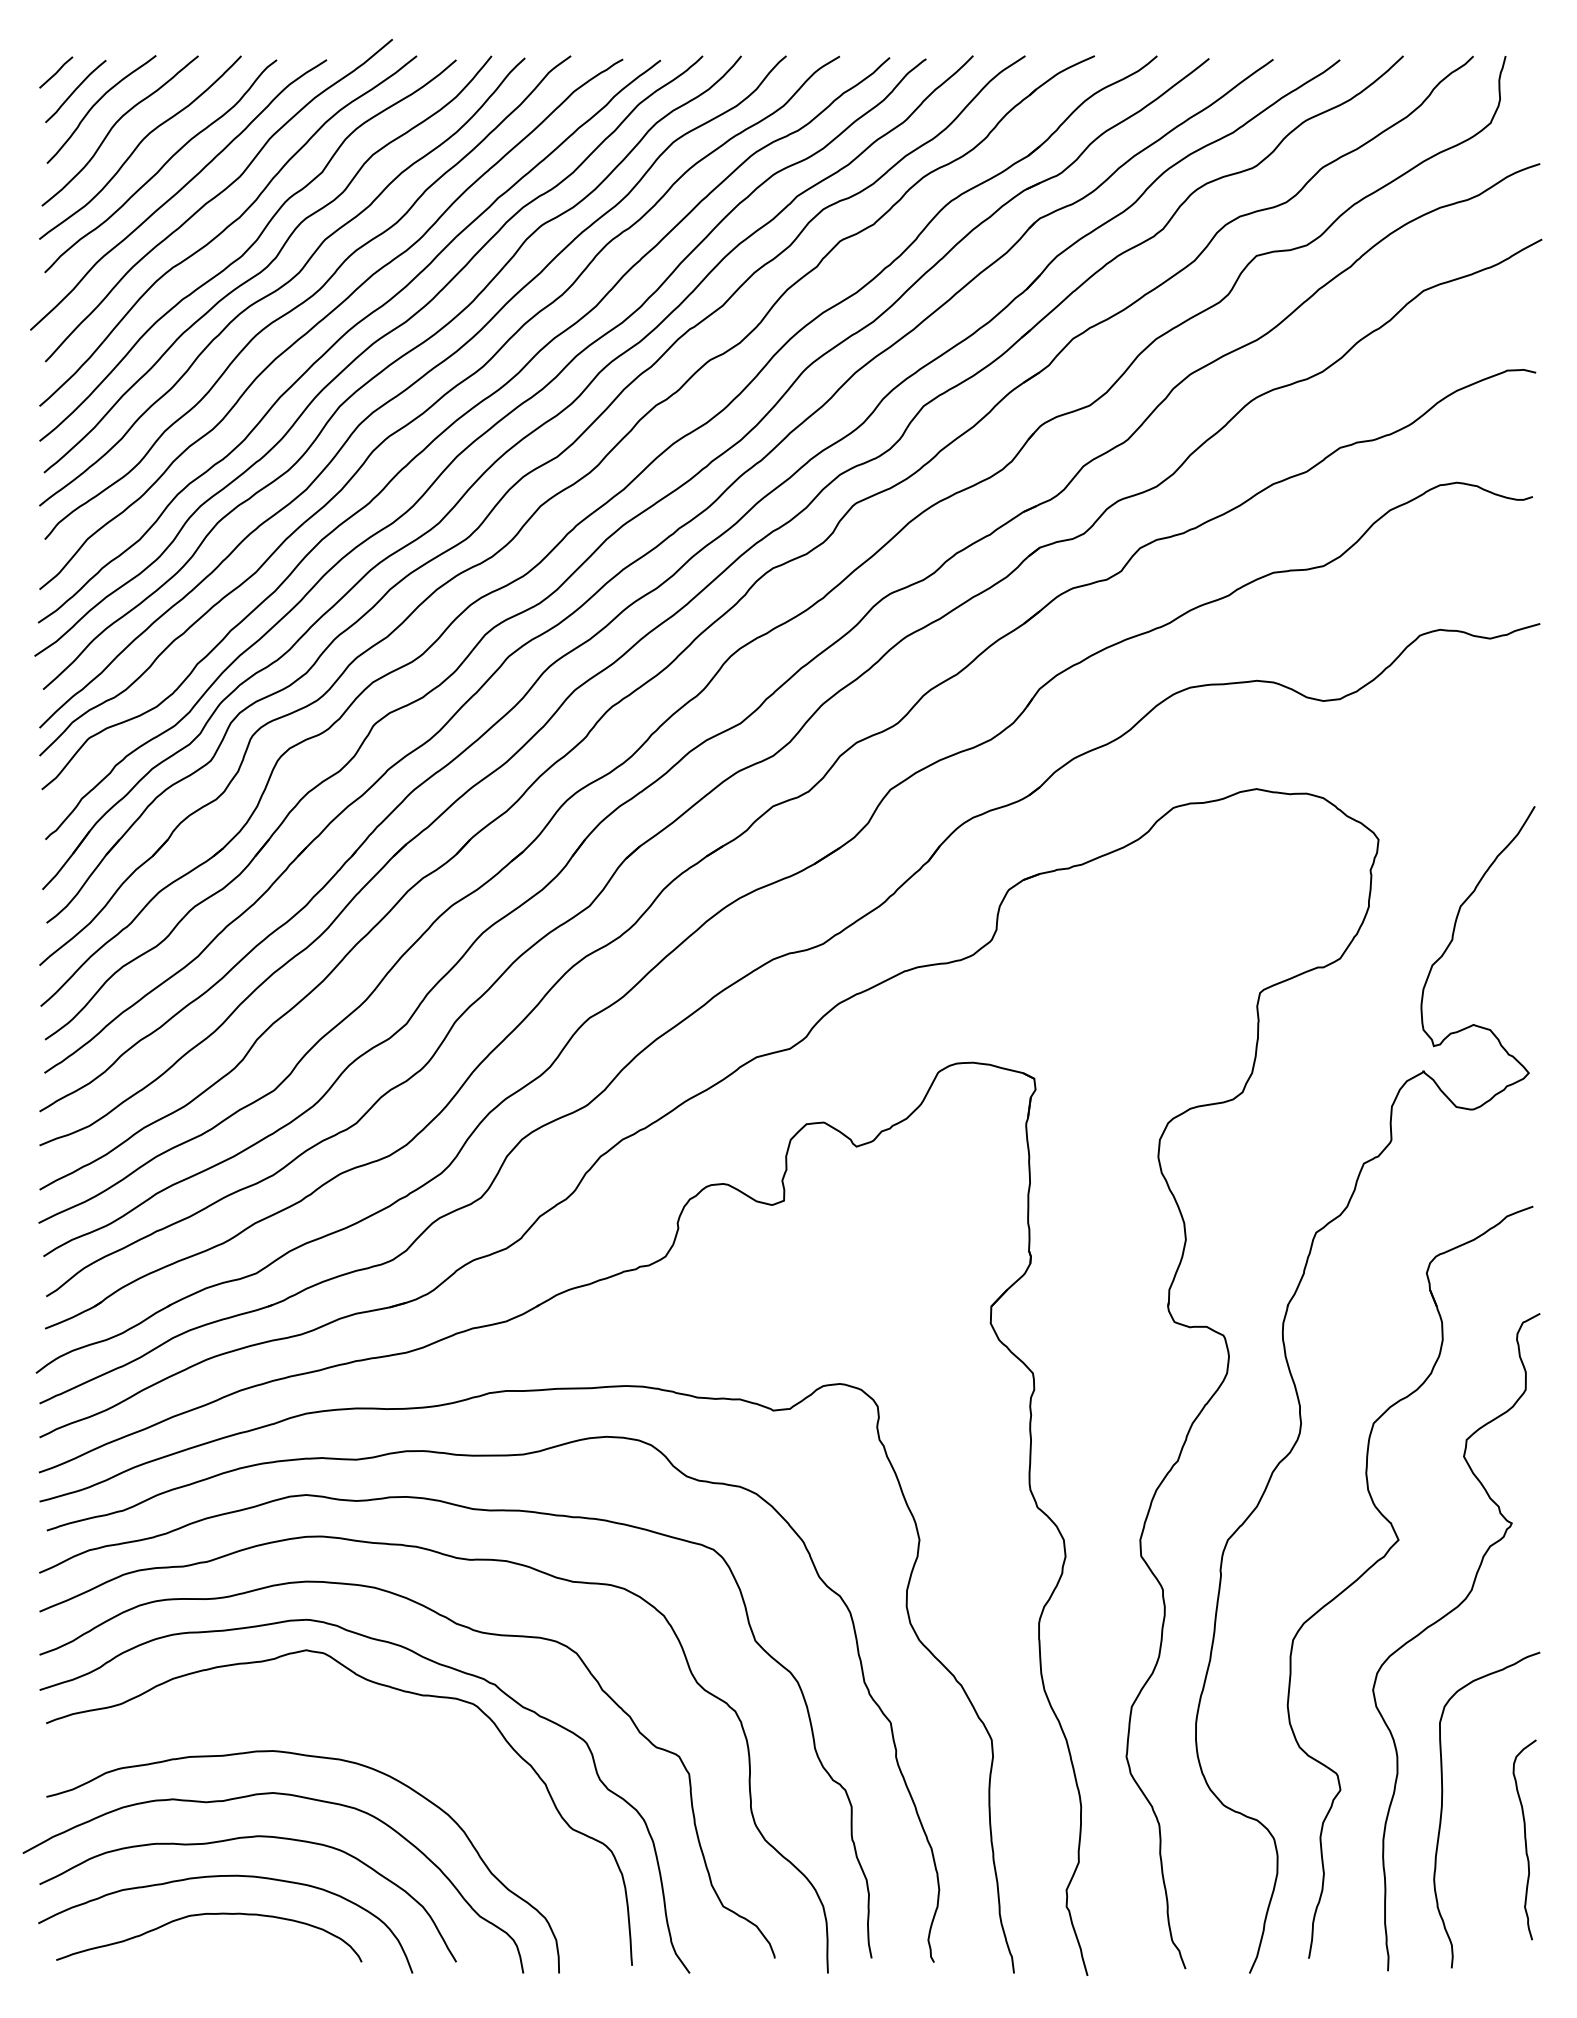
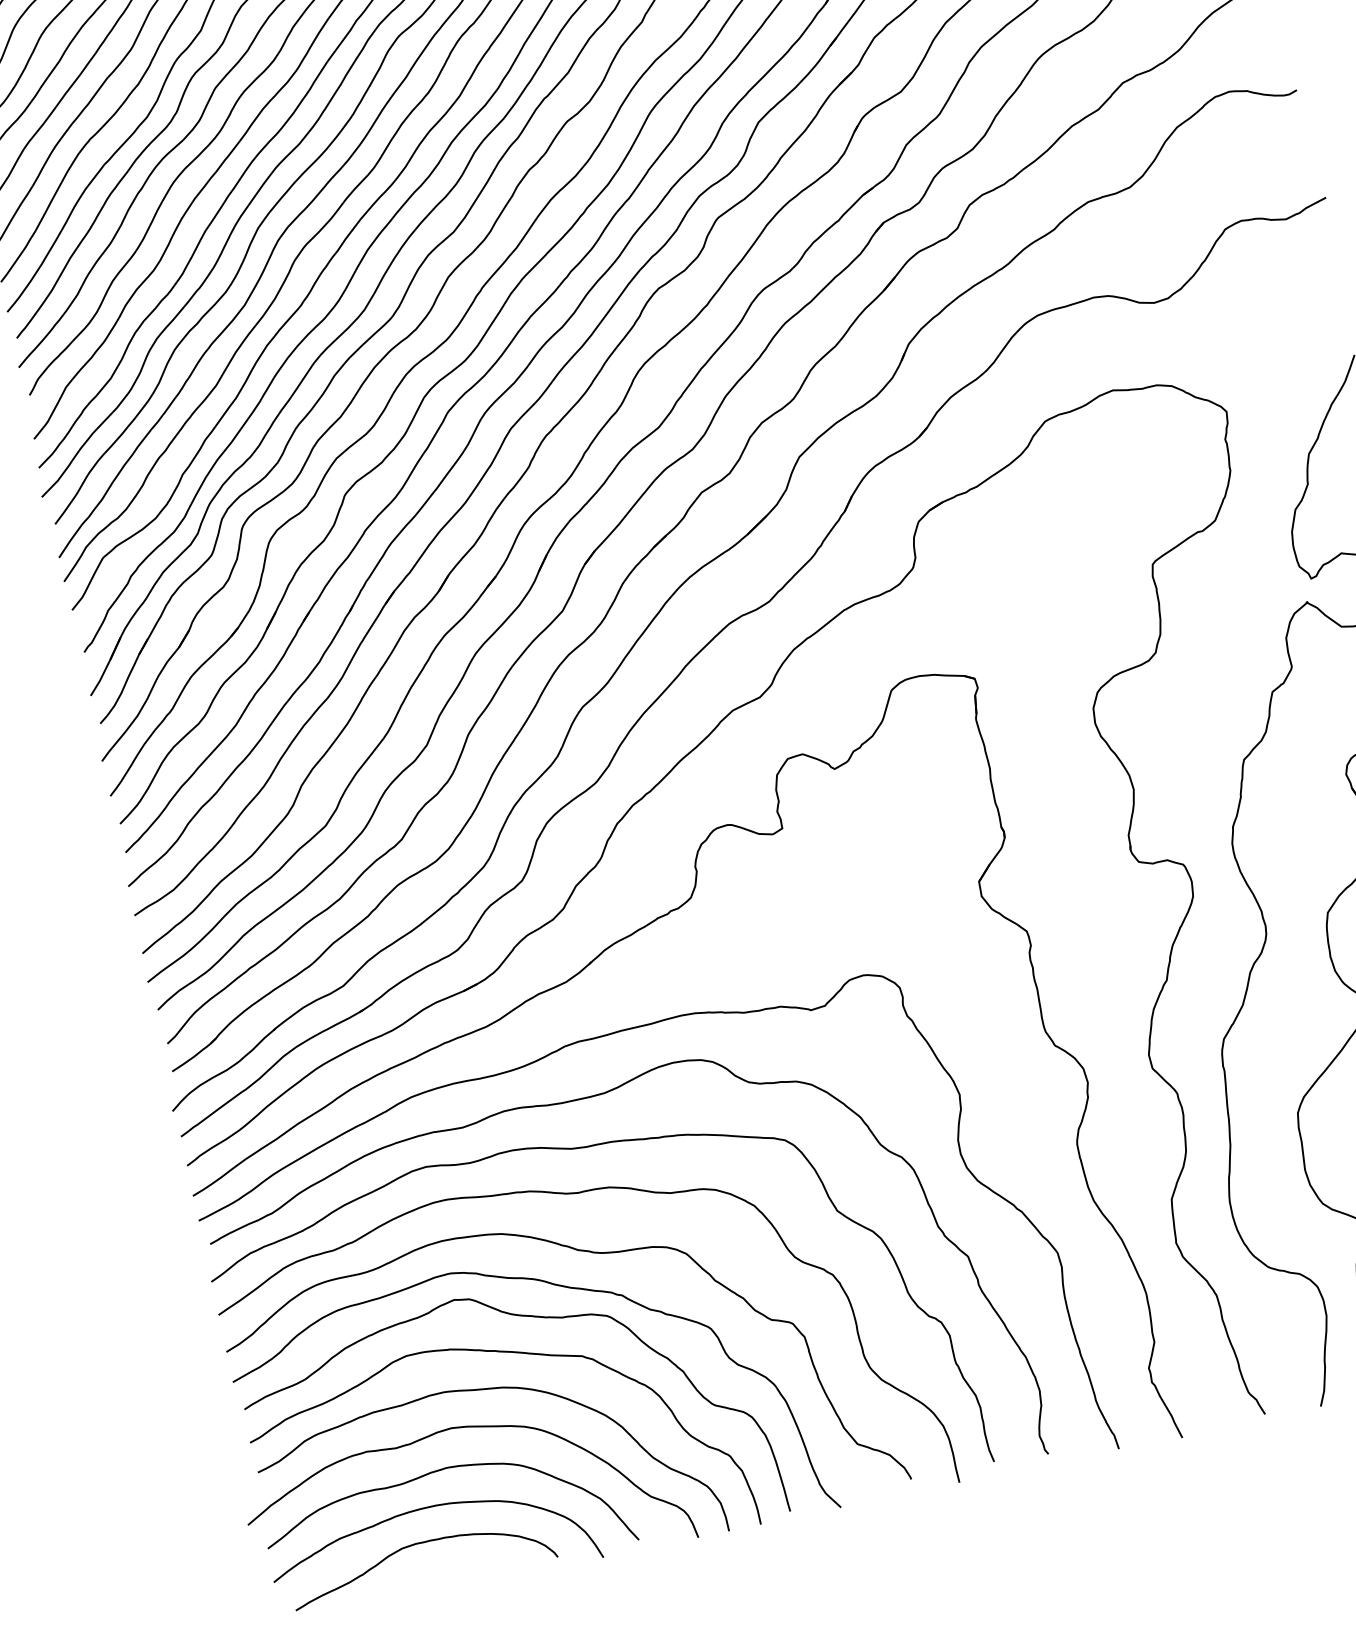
curve: (347, 1720) -> (502, 1352), added

